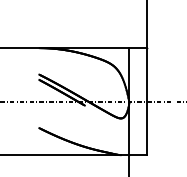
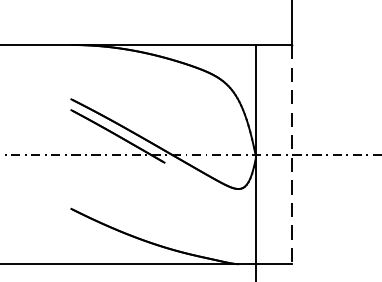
line: (147, 102) -> (292, 156), solid -> dashed

